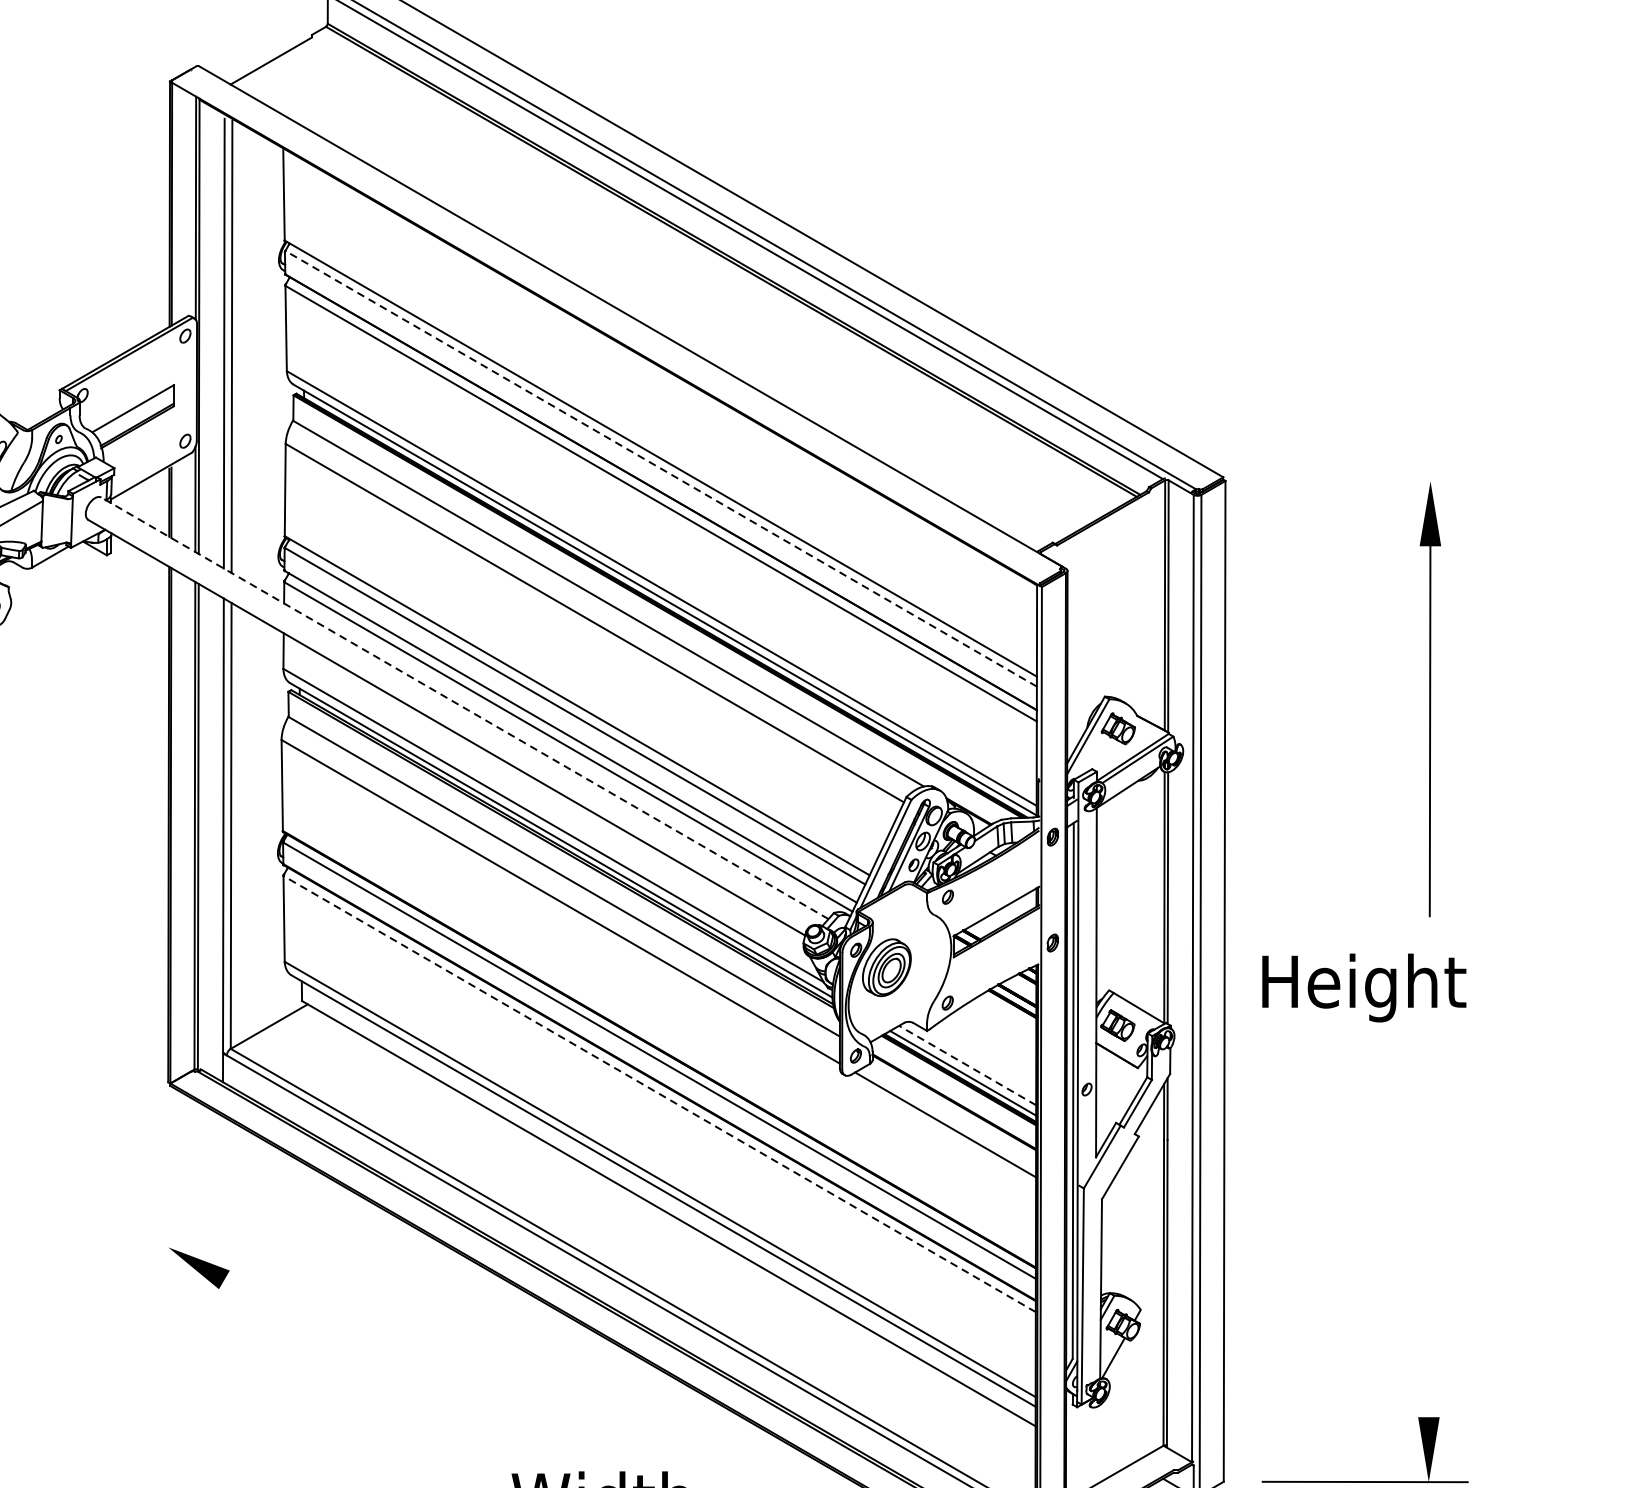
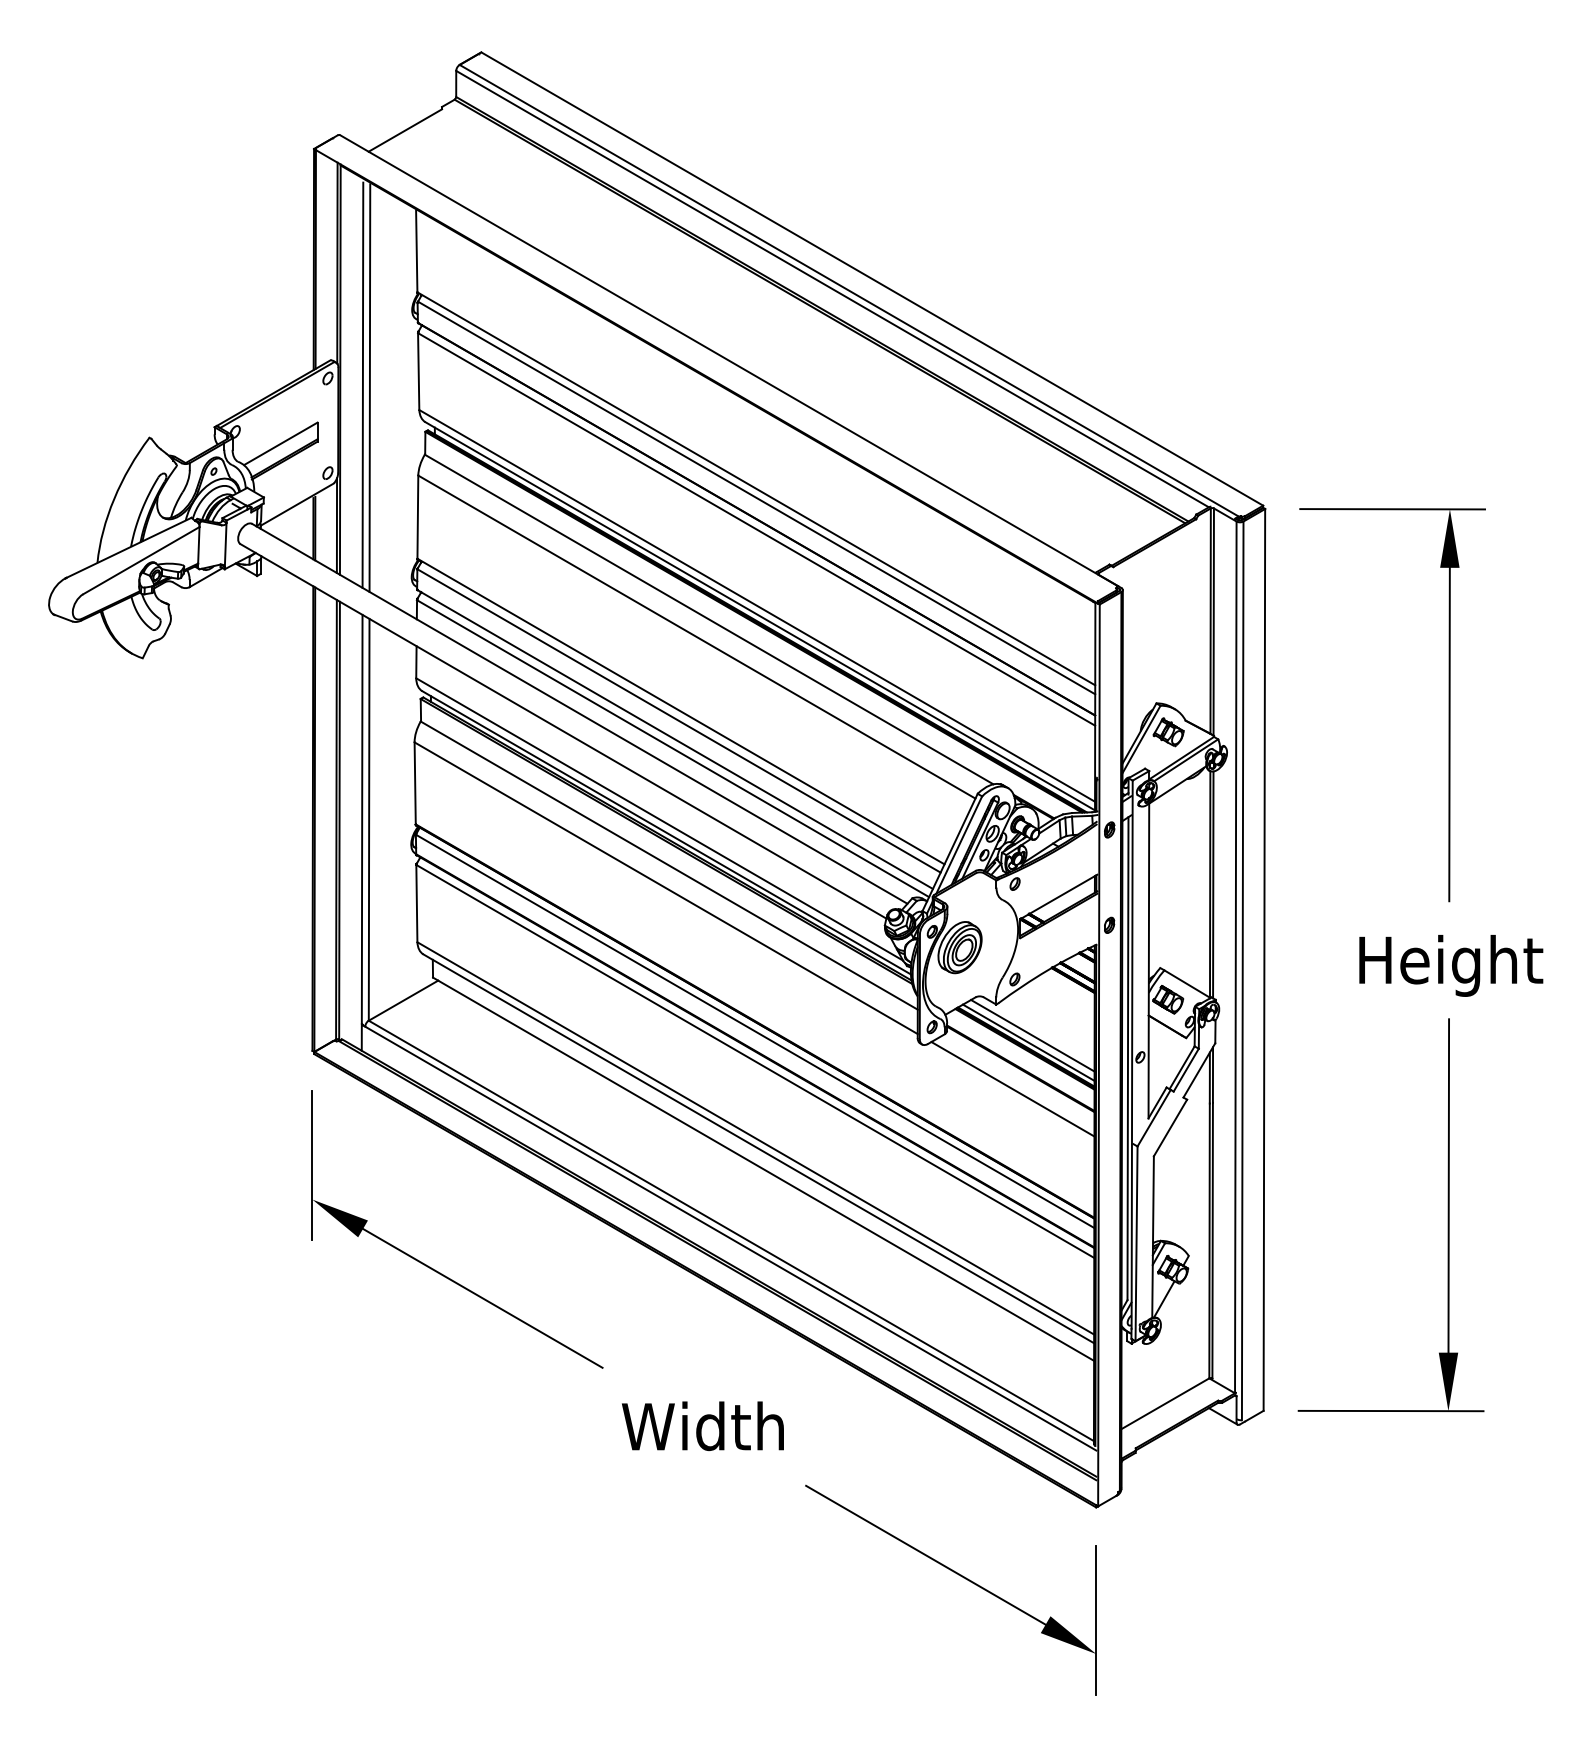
line: (661, 468) -> (756, 497), dashed -> solid
line: (1366, 481) -> (1392, 509), added
line: (464, 707) -> (579, 713), dashed -> solid
text: (1364, 987) -> (1451, 965), moved
line: (967, 1065) -> (1032, 1035), dashed -> solid
line: (659, 1094) -> (755, 1061), dashed -> solid
line: (168, 1209) -> (312, 1165), added
line: (1428, 1231) -> (1448, 1185), added
line: (356, 1355) -> (482, 1297), added

